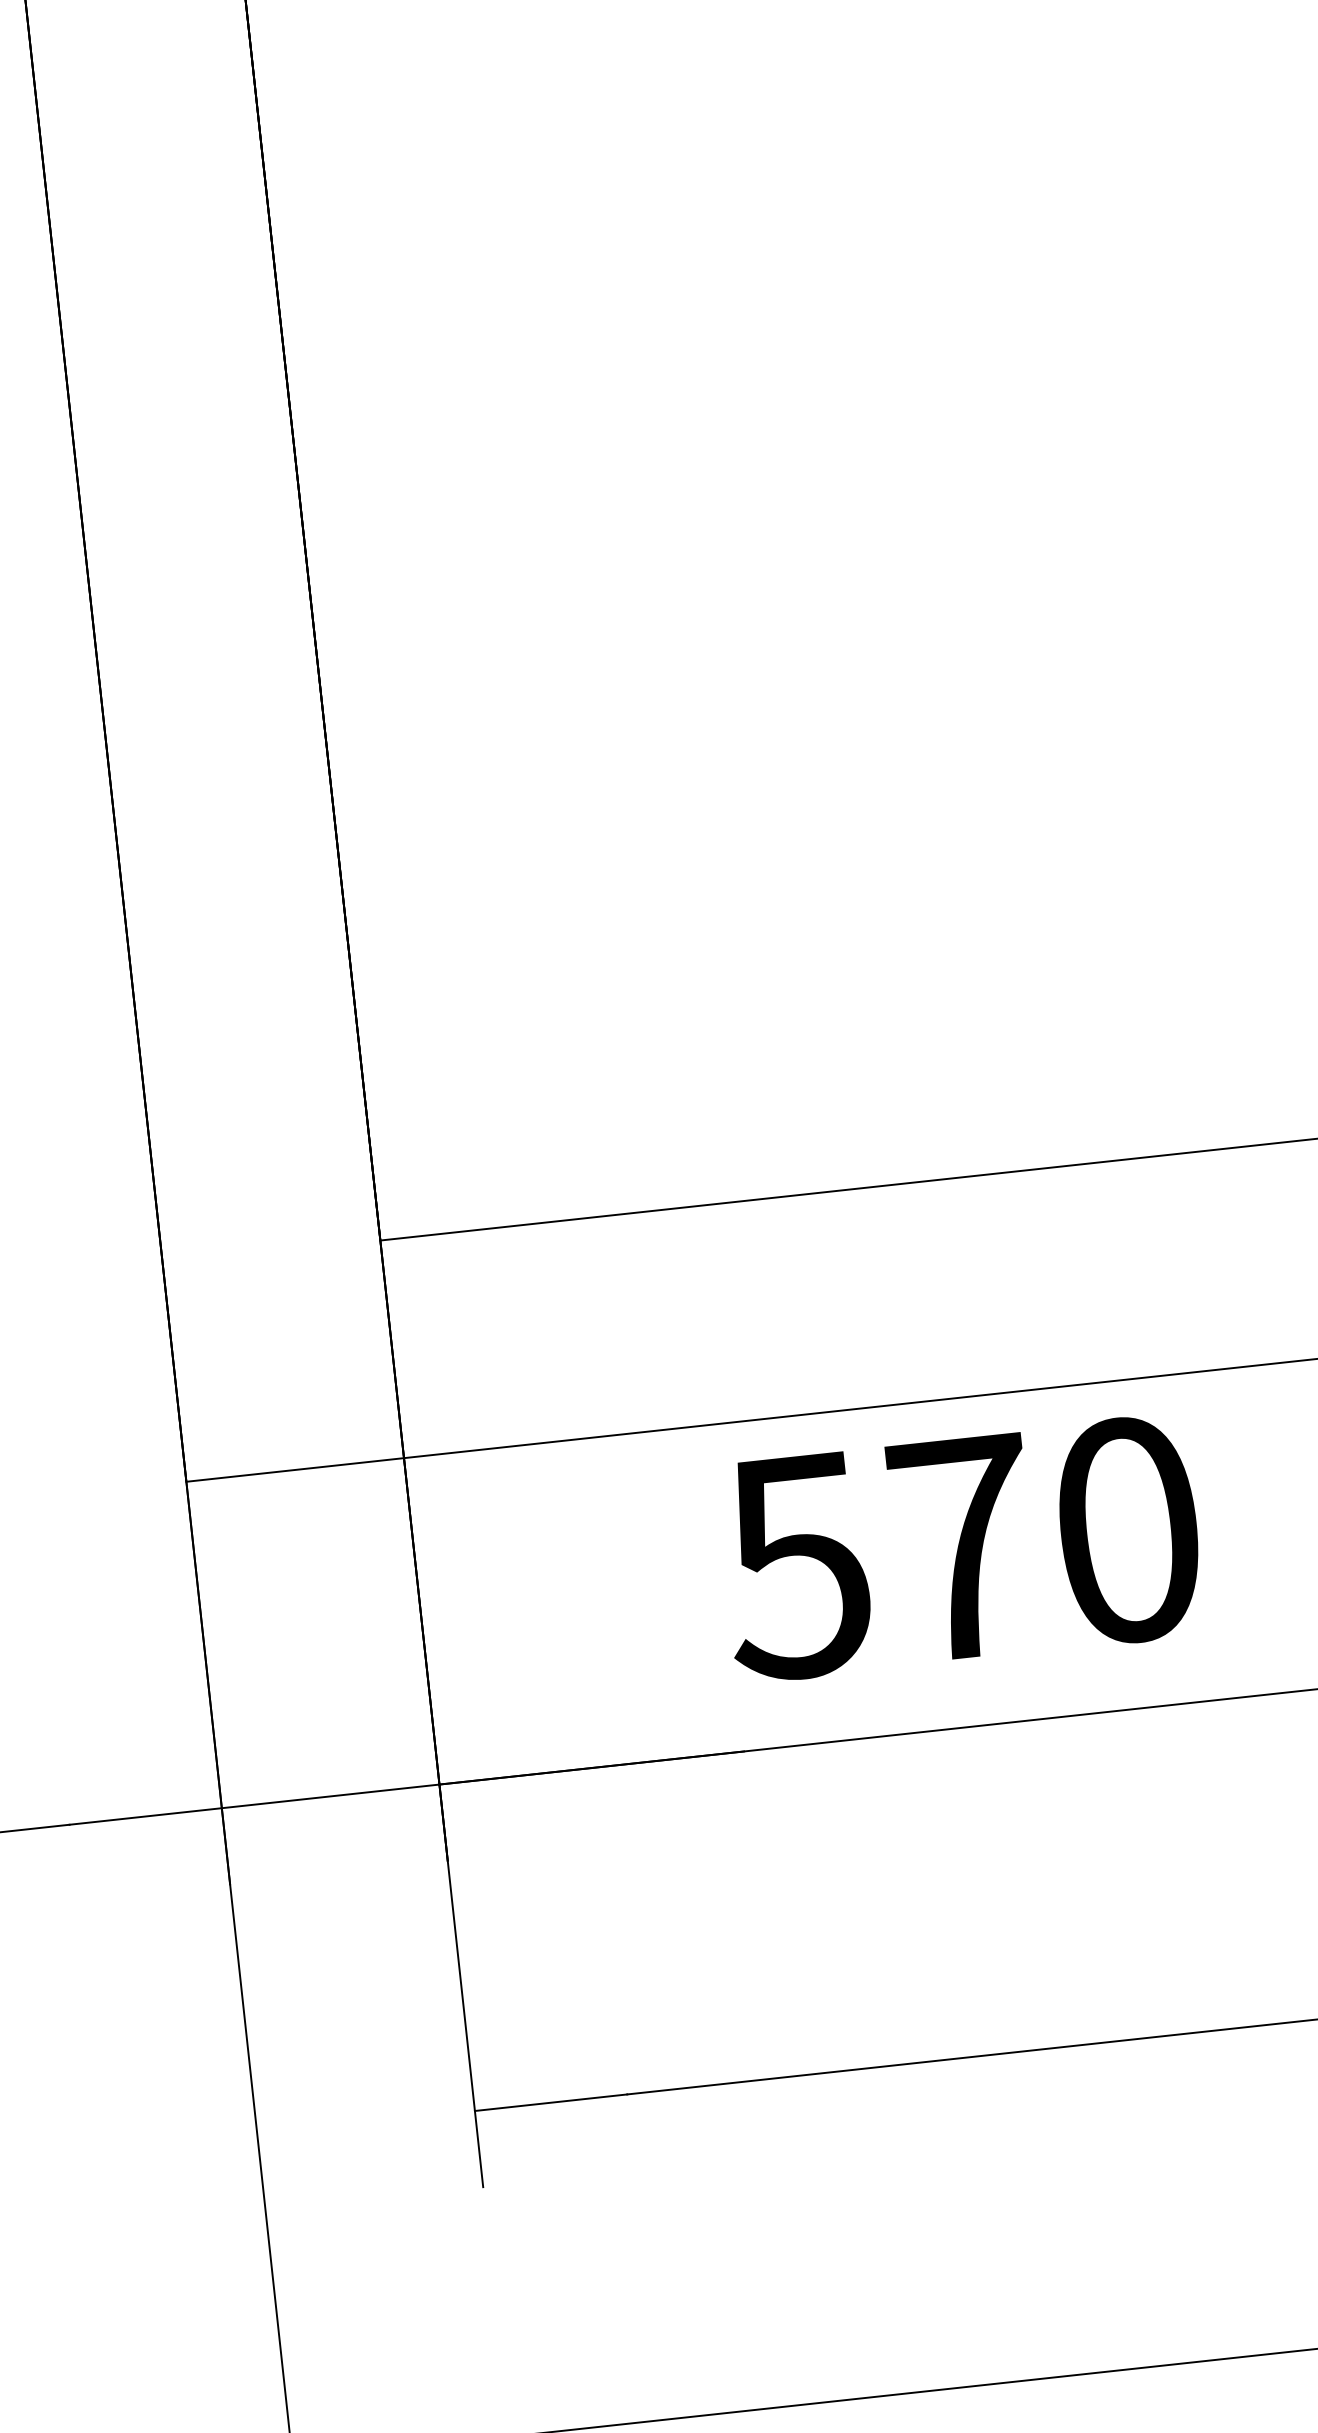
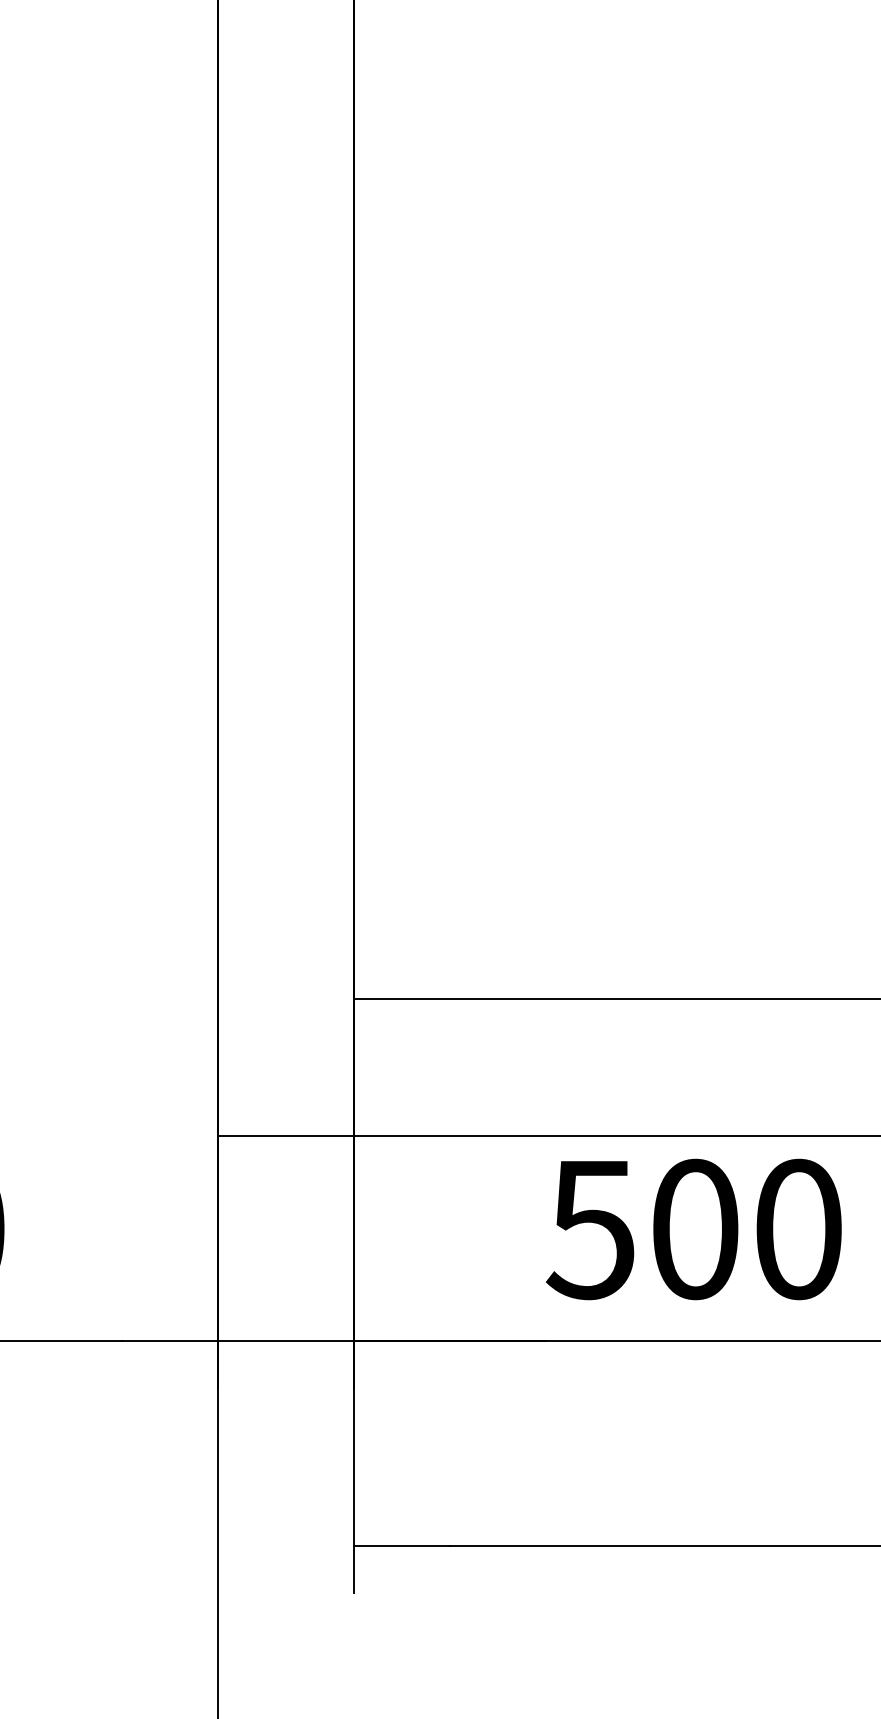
text: (963, 1548) -> (695, 1229), 570 -> 500

